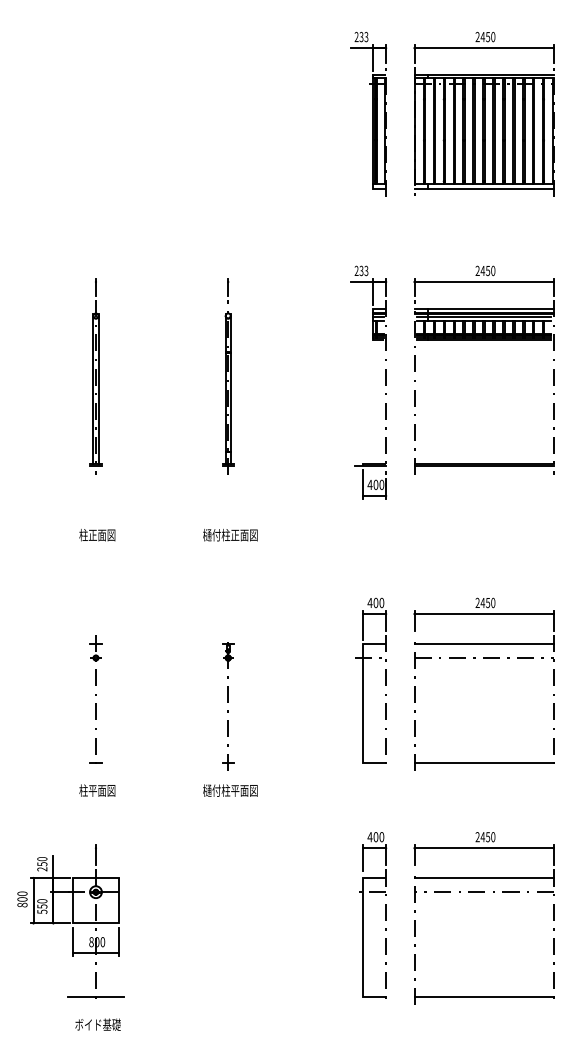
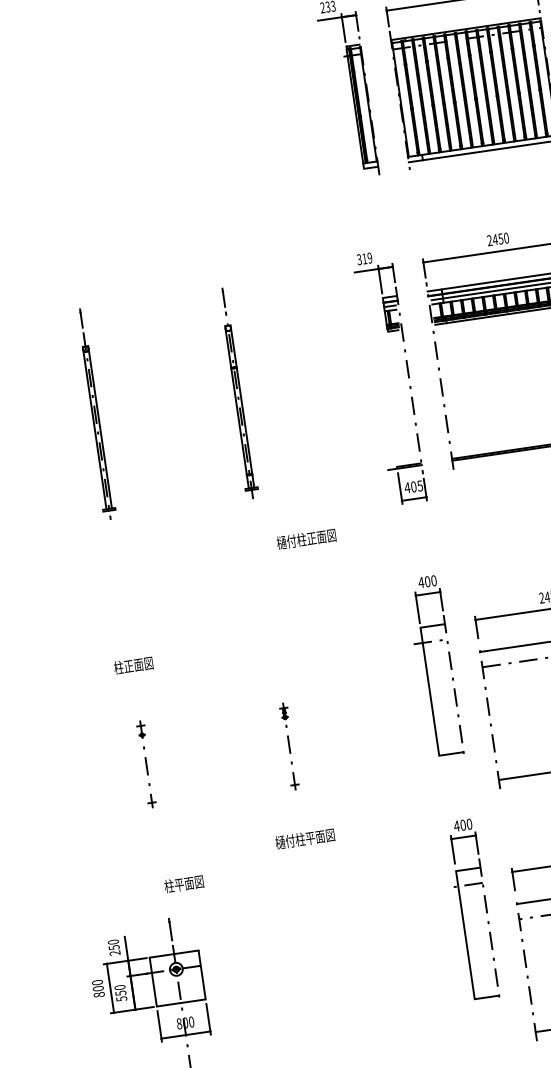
text: (361, 270) -> (364, 258), 233 -> 319
text: (381, 484) -> (419, 485), 400 -> 405
text: (97, 535) -> (133, 665), moved
text: (230, 535) -> (306, 539), moved
part: (363, 680) -> (426, 667), moved
part: (95, 699) -> (145, 761), size x0.6
part: (228, 706) -> (289, 748), size x0.6
text: (97, 790) -> (184, 883), moved
part: (363, 915) -> (462, 911), moved

